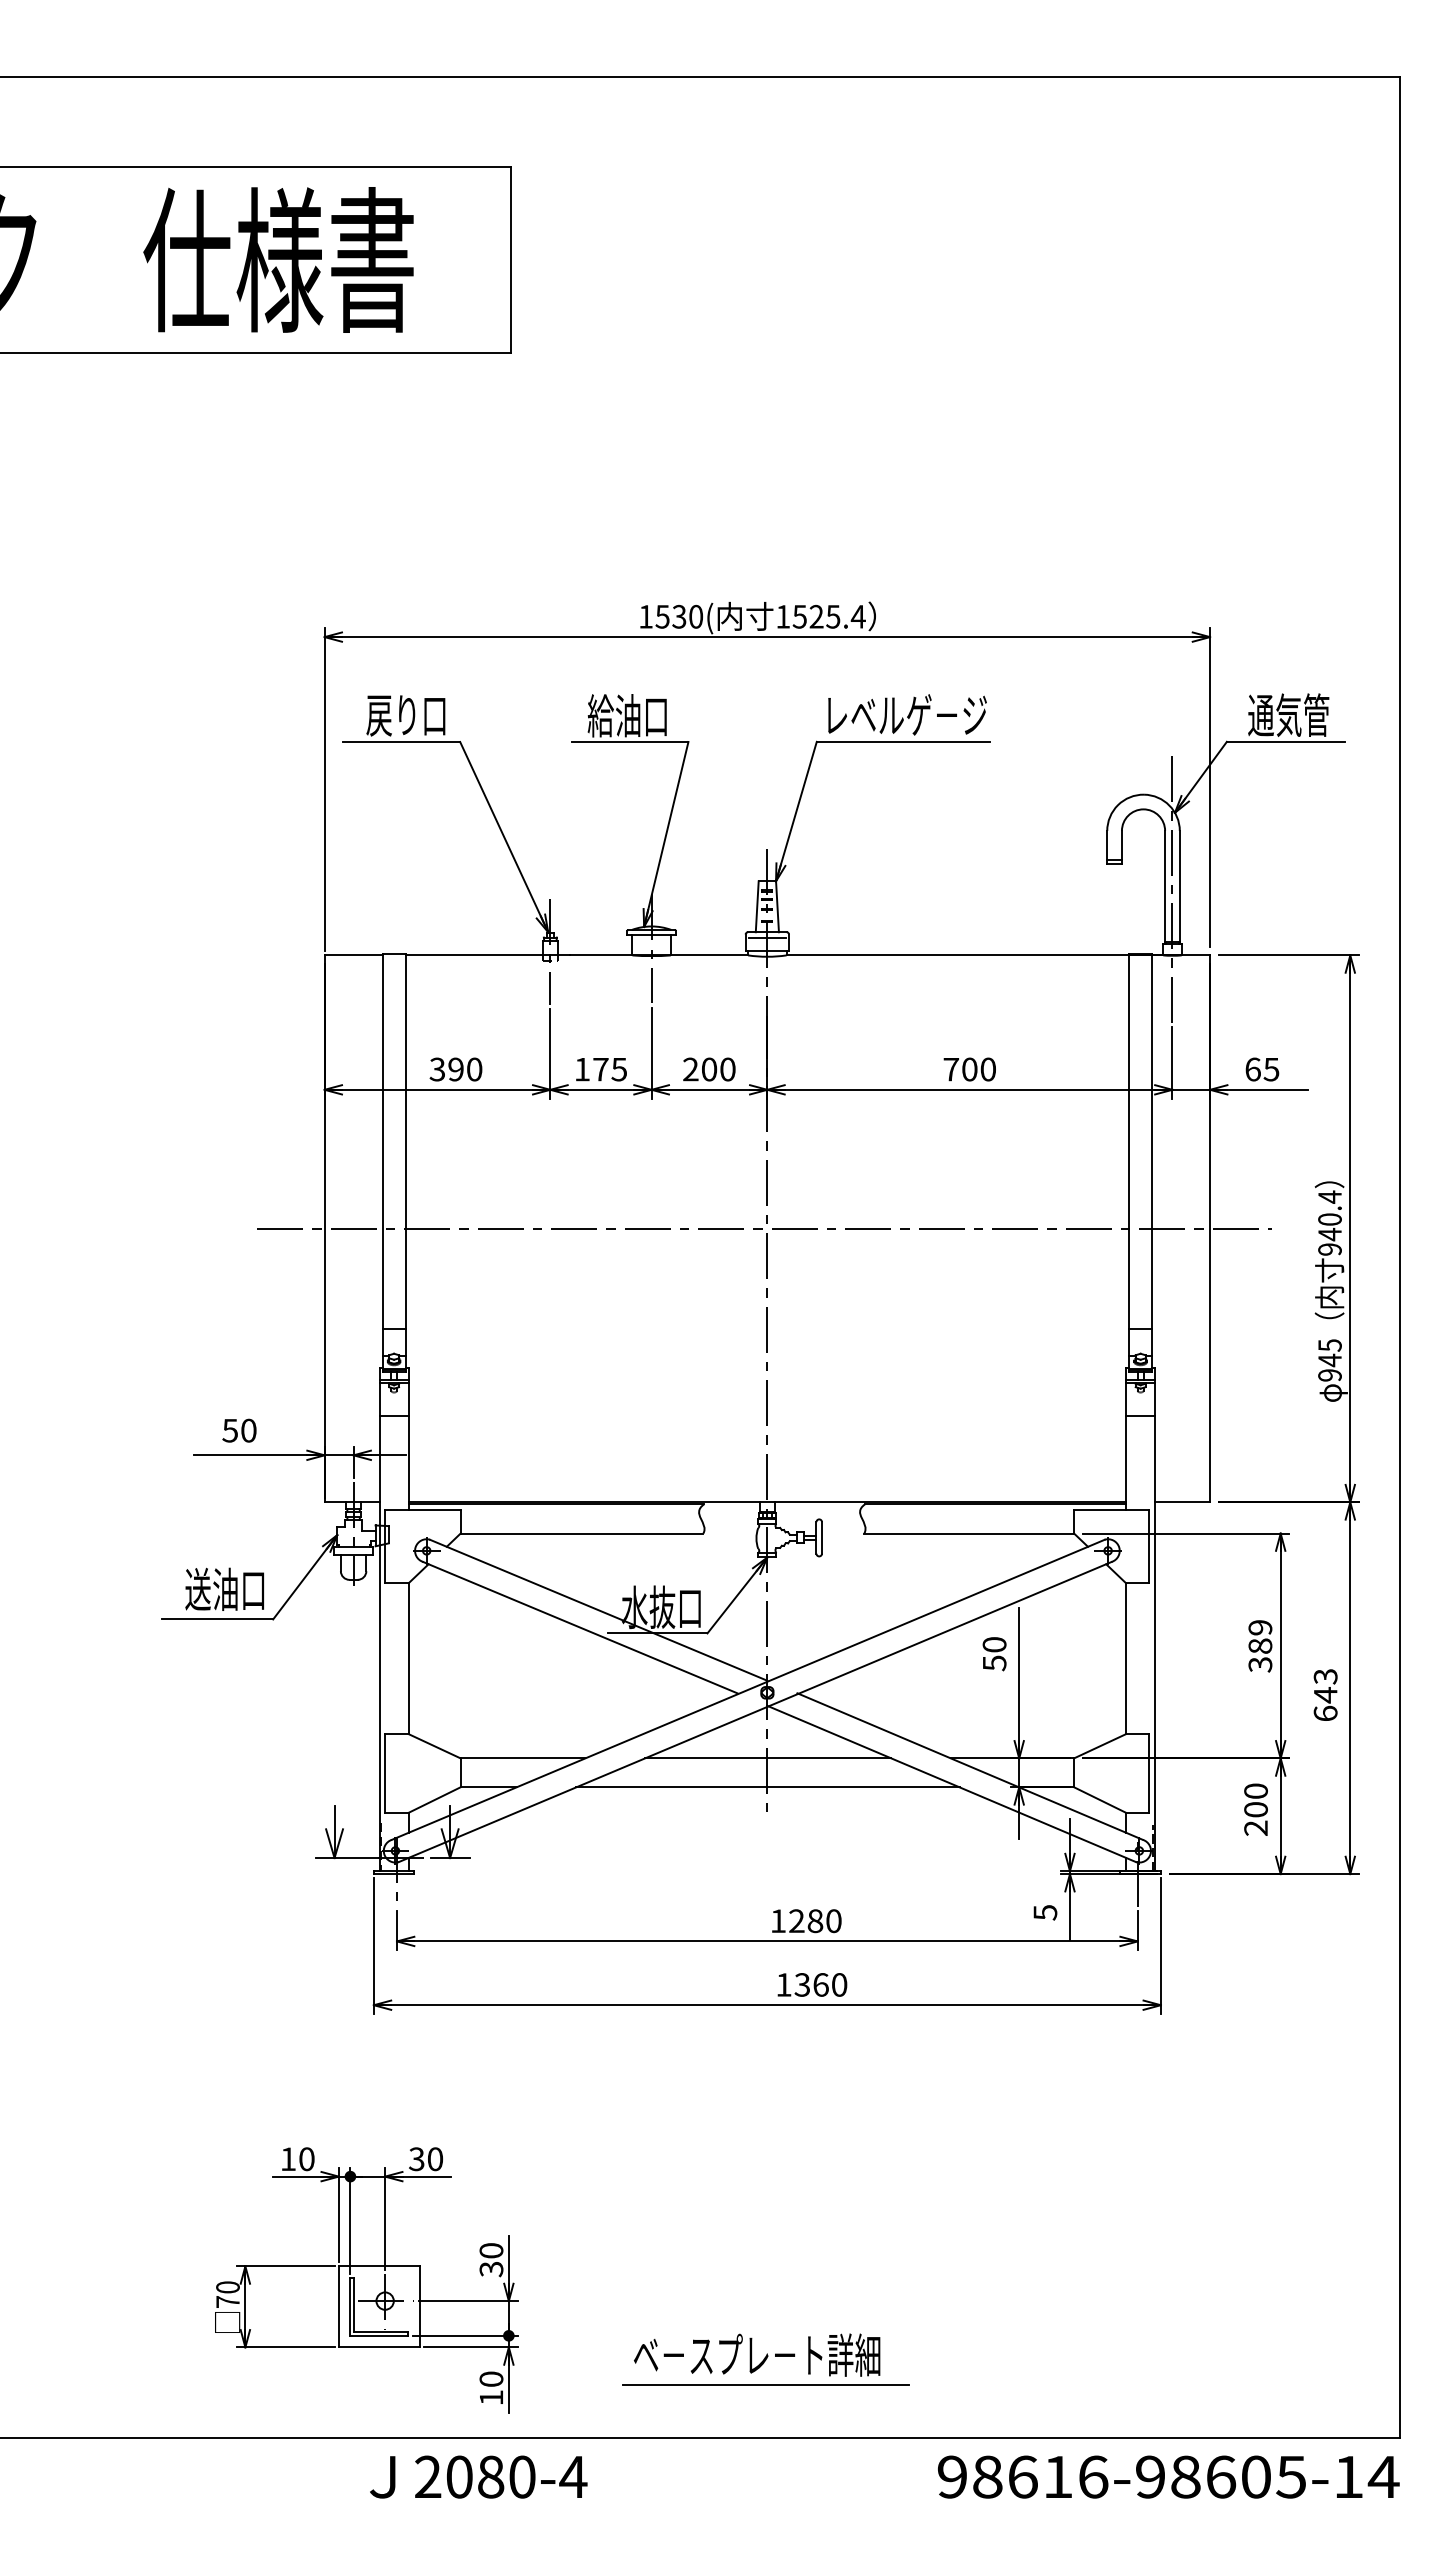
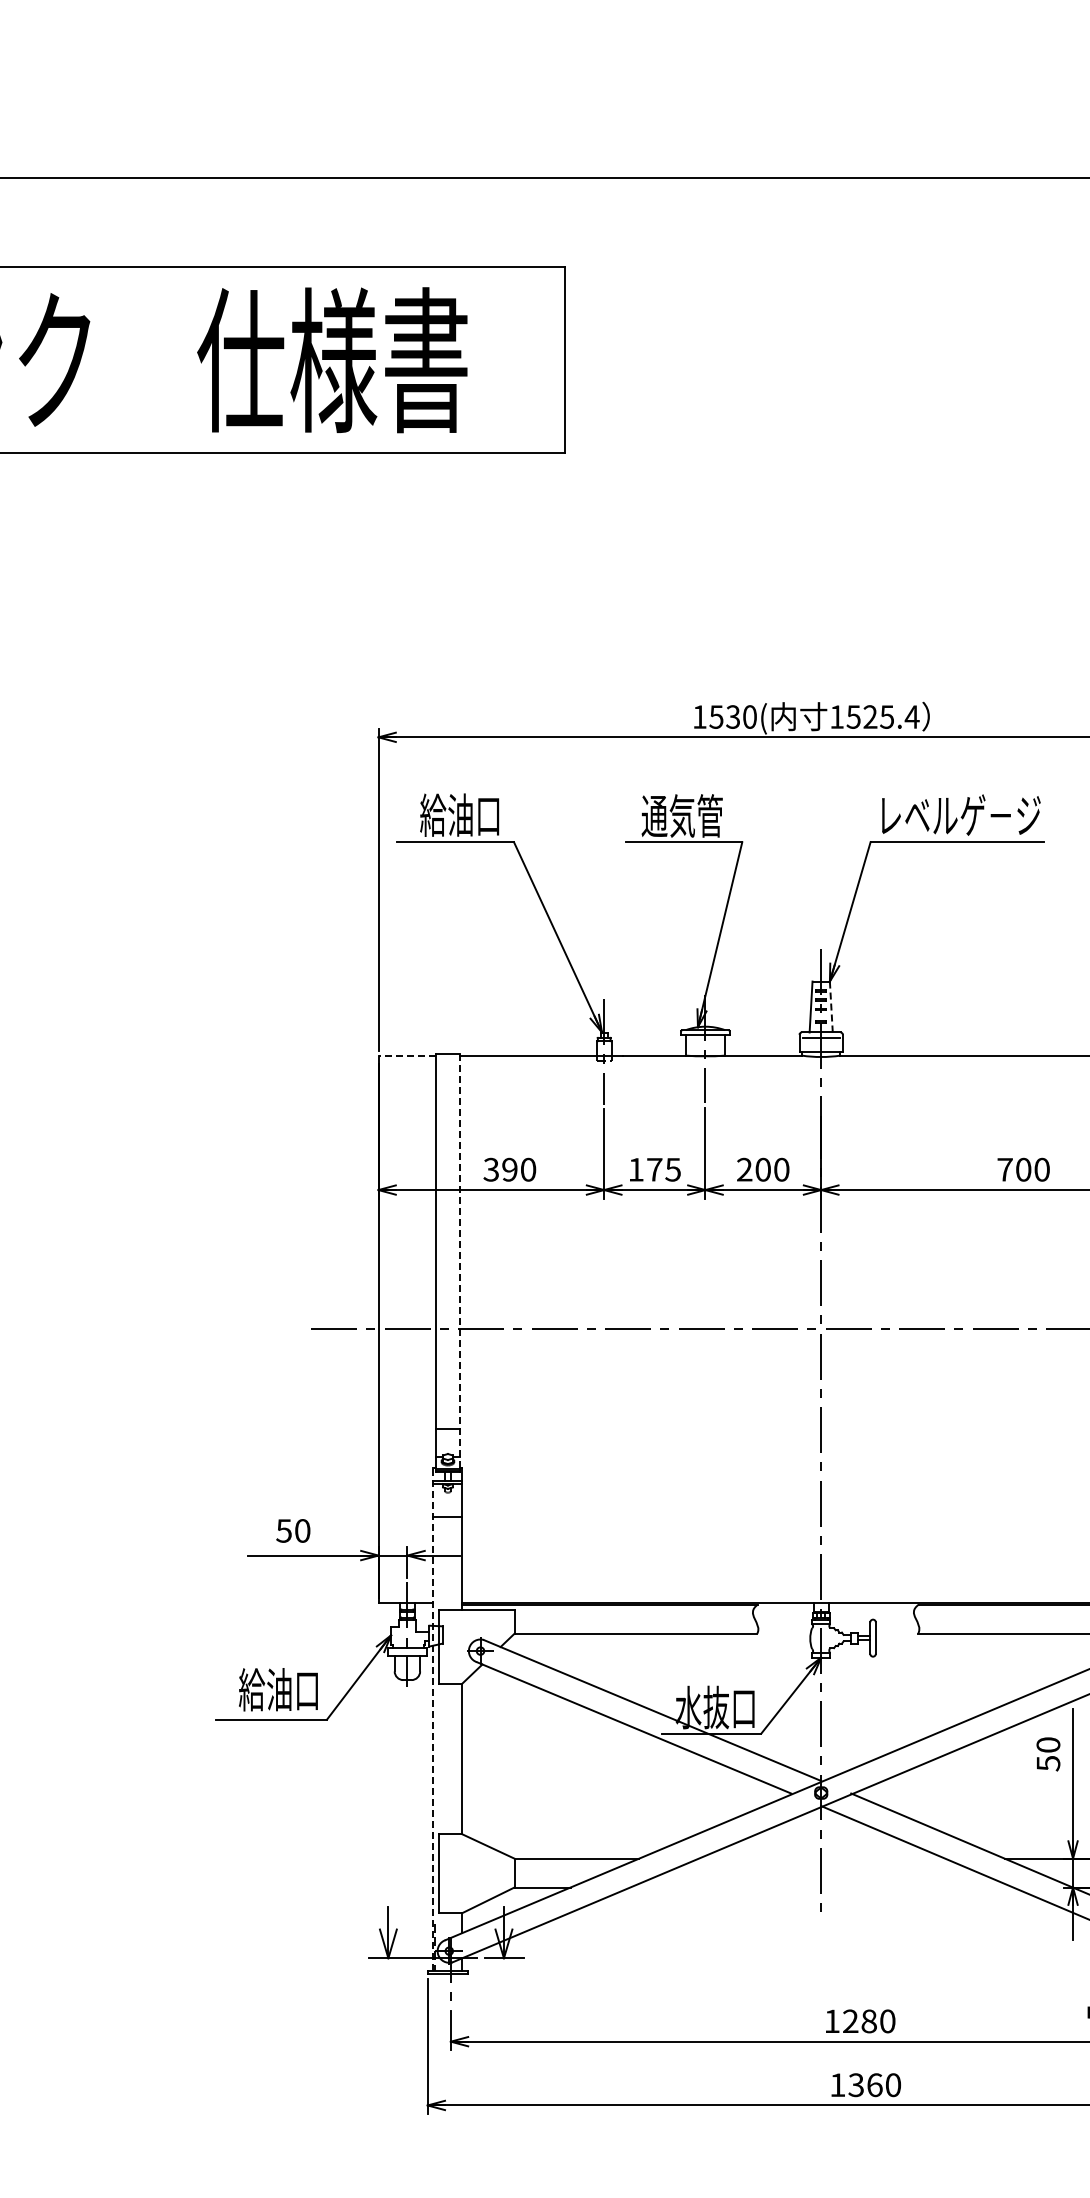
text: (392, 714) -> (446, 814), 戻り口 -> 給油口
text: (627, 715) -> (681, 815), 給油口 -> 通気管
line: (777, 906) -> (831, 1006), solid -> dashed
line: (353, 955) -> (407, 1055), solid -> dashed
line: (405, 1163) -> (459, 1263), solid -> dashed
text: (198, 1589) -> (252, 1689), 送油口 -> 給油口
line: (379, 1619) -> (433, 1719), solid -> dashed
line: (768, 1758) -> (822, 1858), removed
line: (767, 1787) -> (821, 1887), removed

